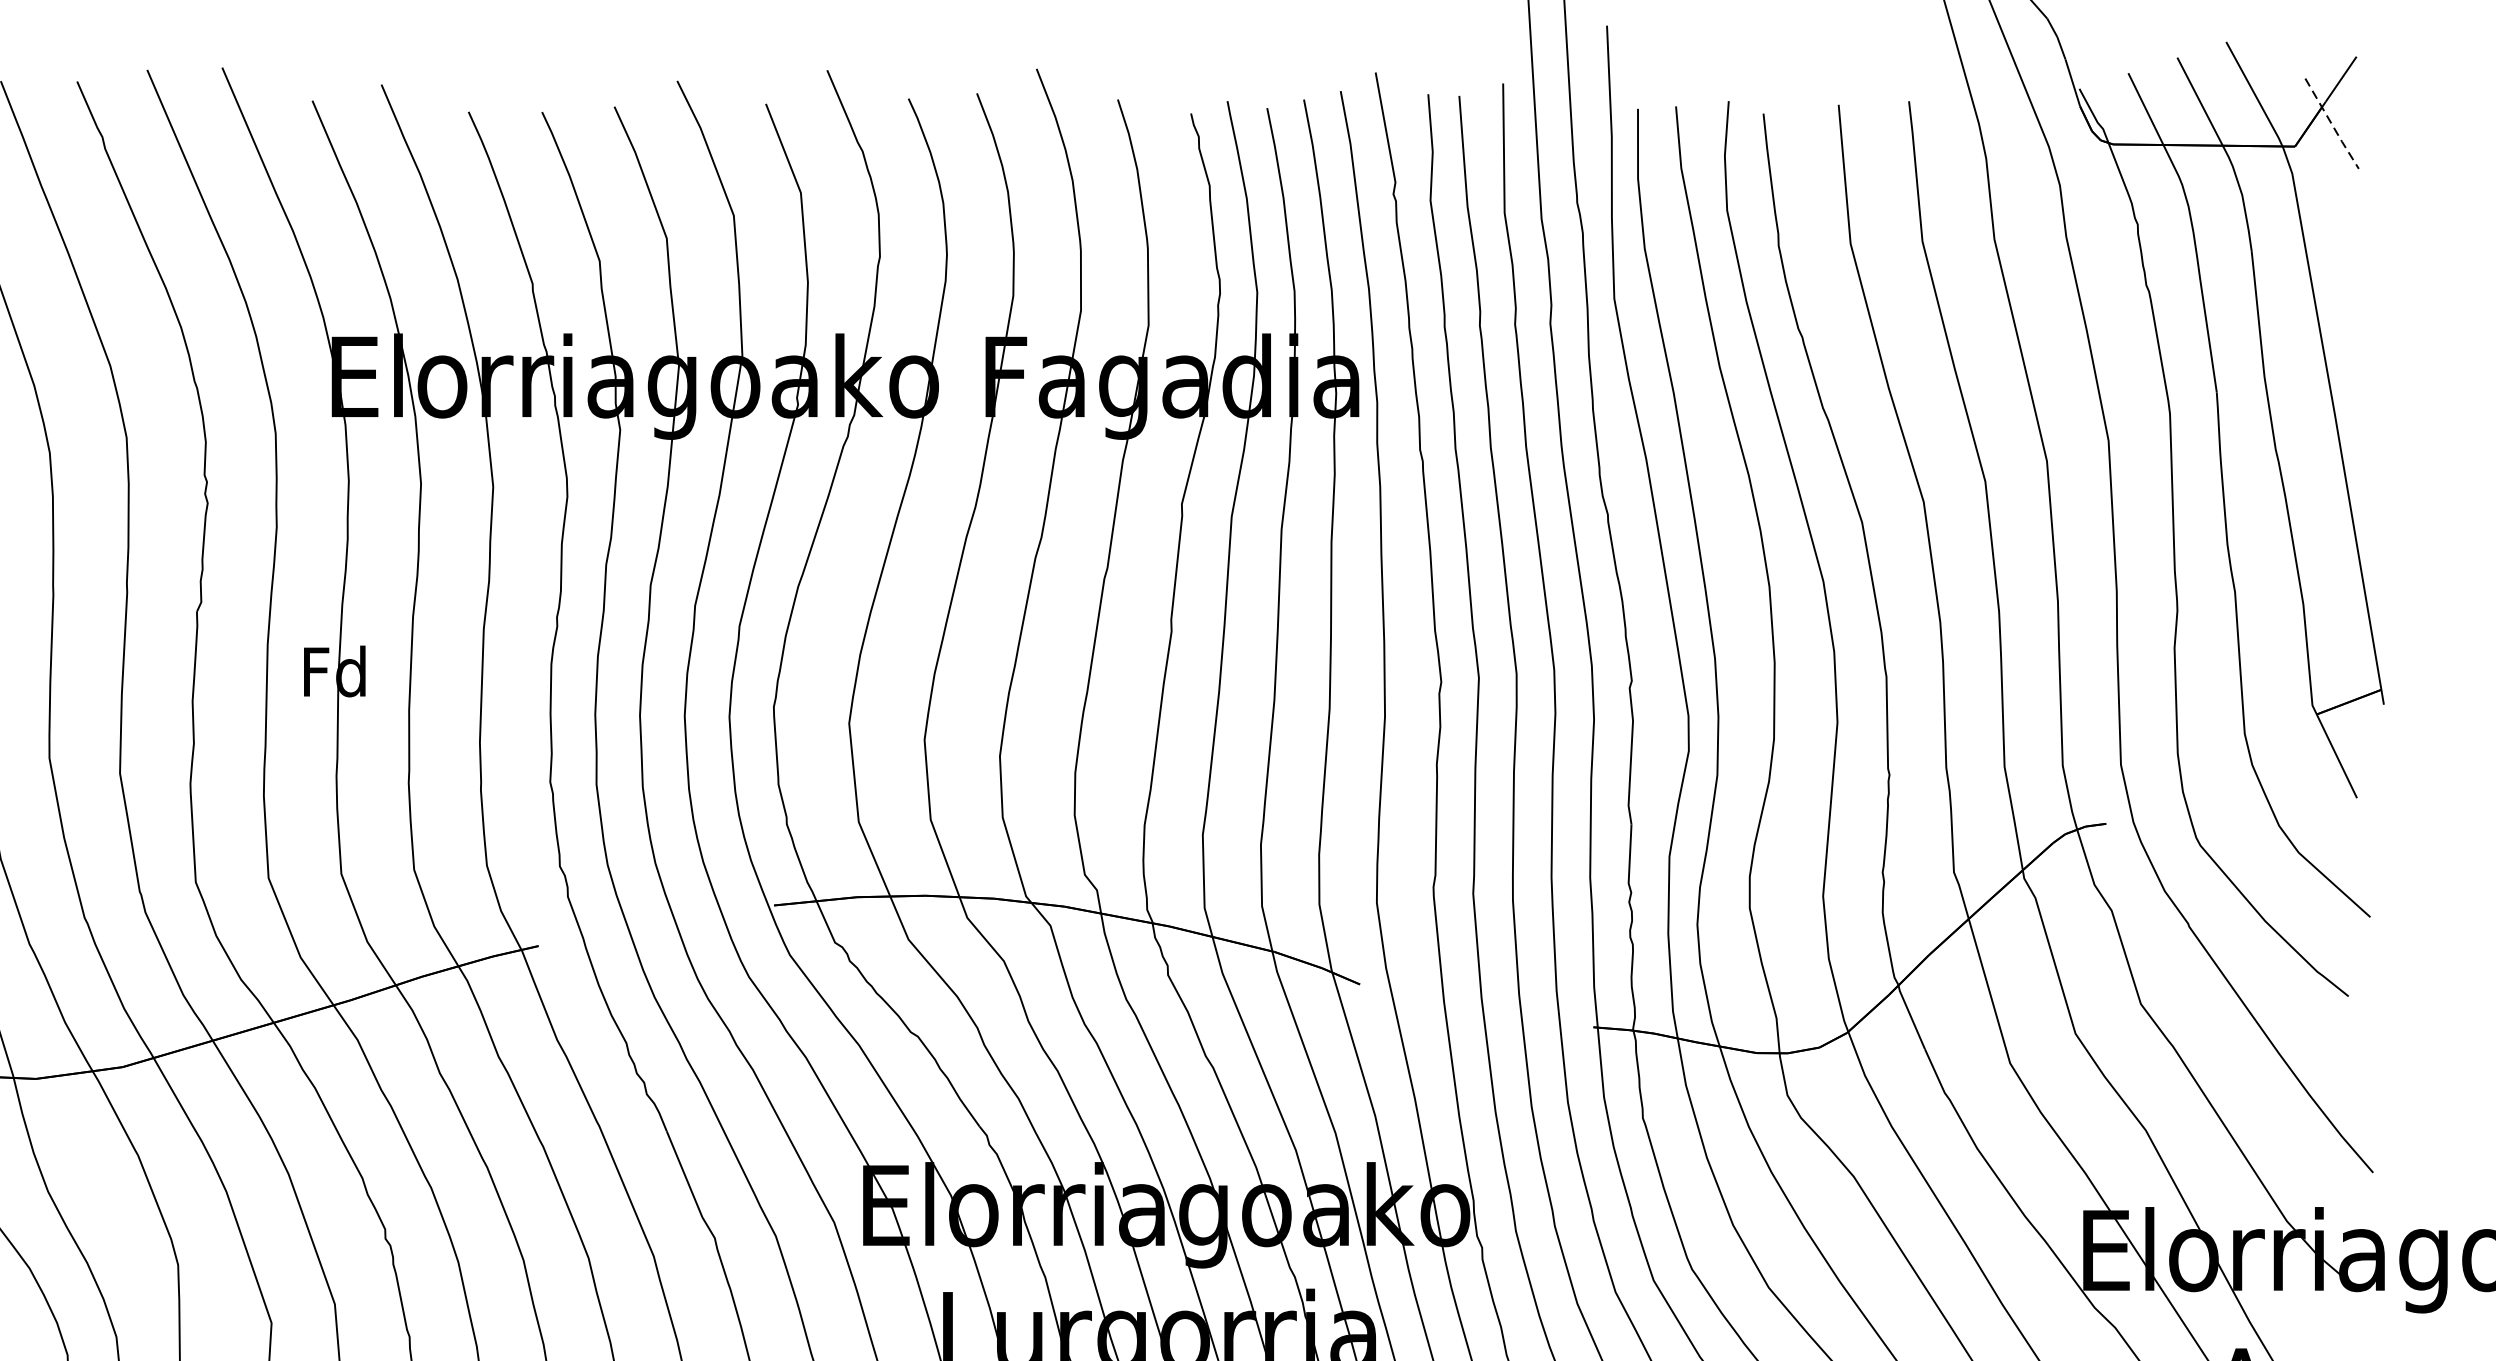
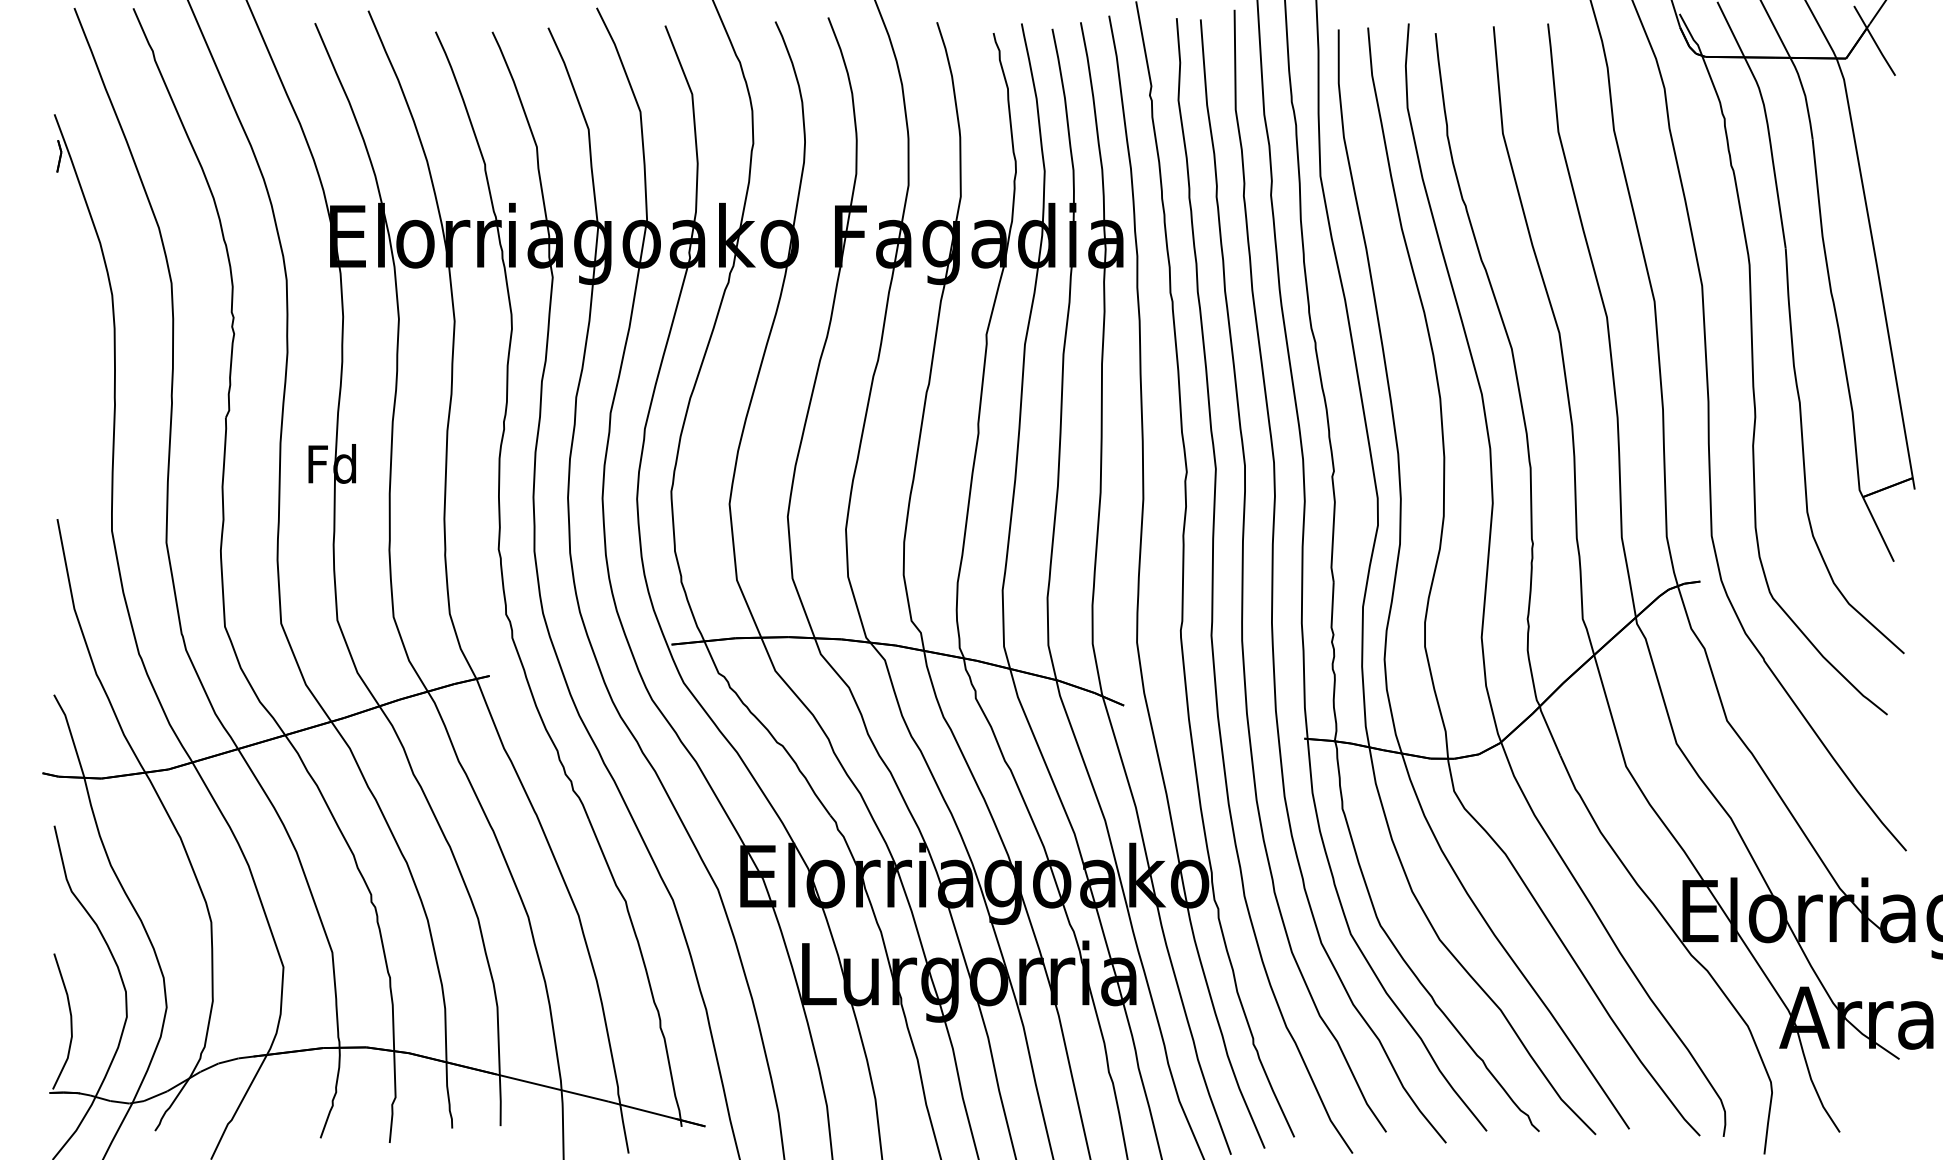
line: (2331, 124) -> (1874, 41), dashed -> solid

